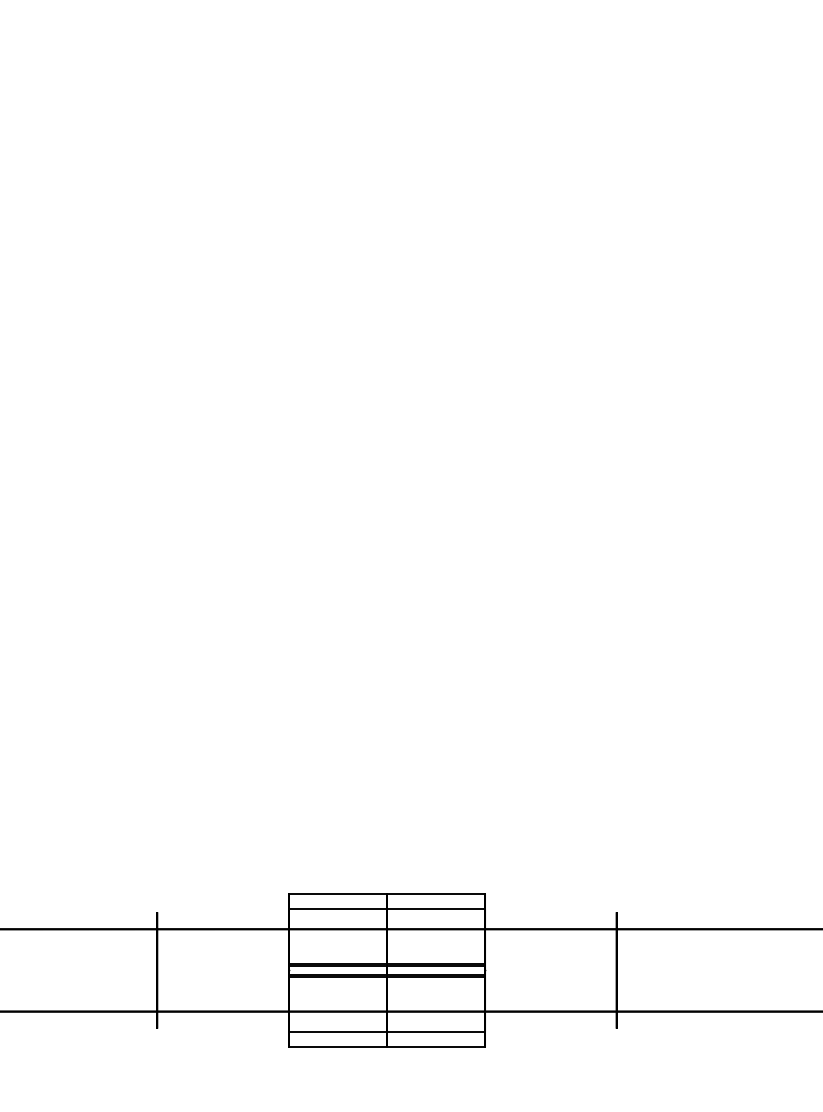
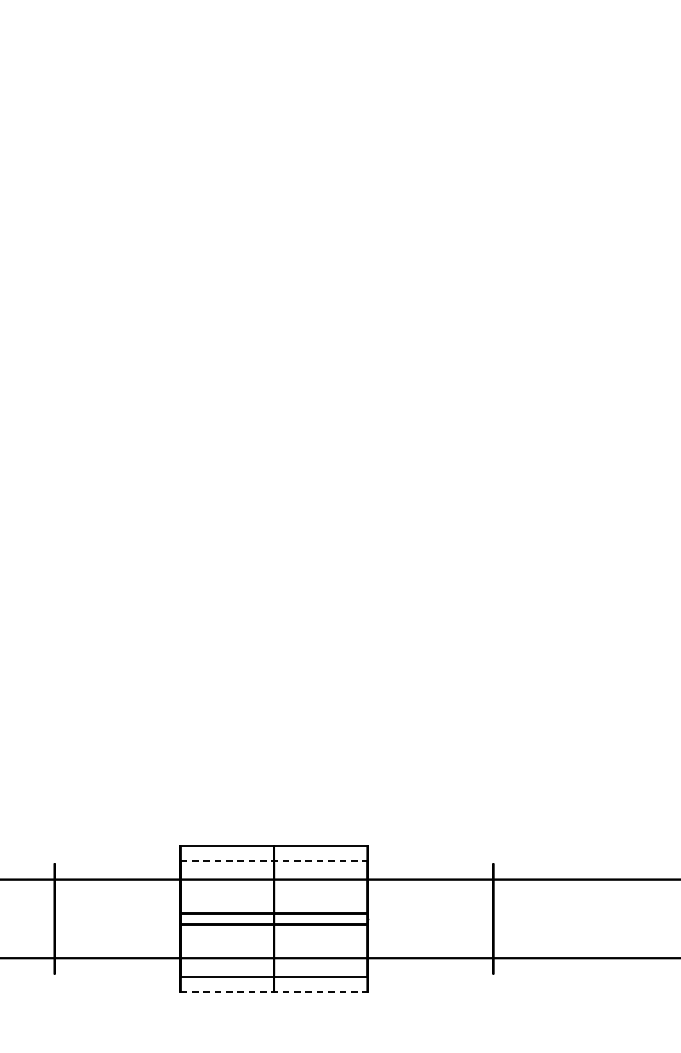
line: (387, 909) -> (274, 860), solid -> dashed
line: (387, 1047) -> (274, 992), solid -> dashed

